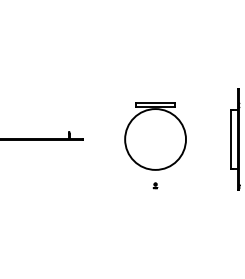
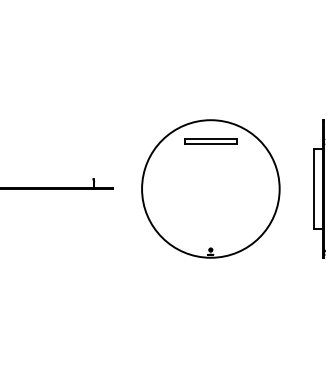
circle: (155, 139) -> (210, 188), size x1.67

